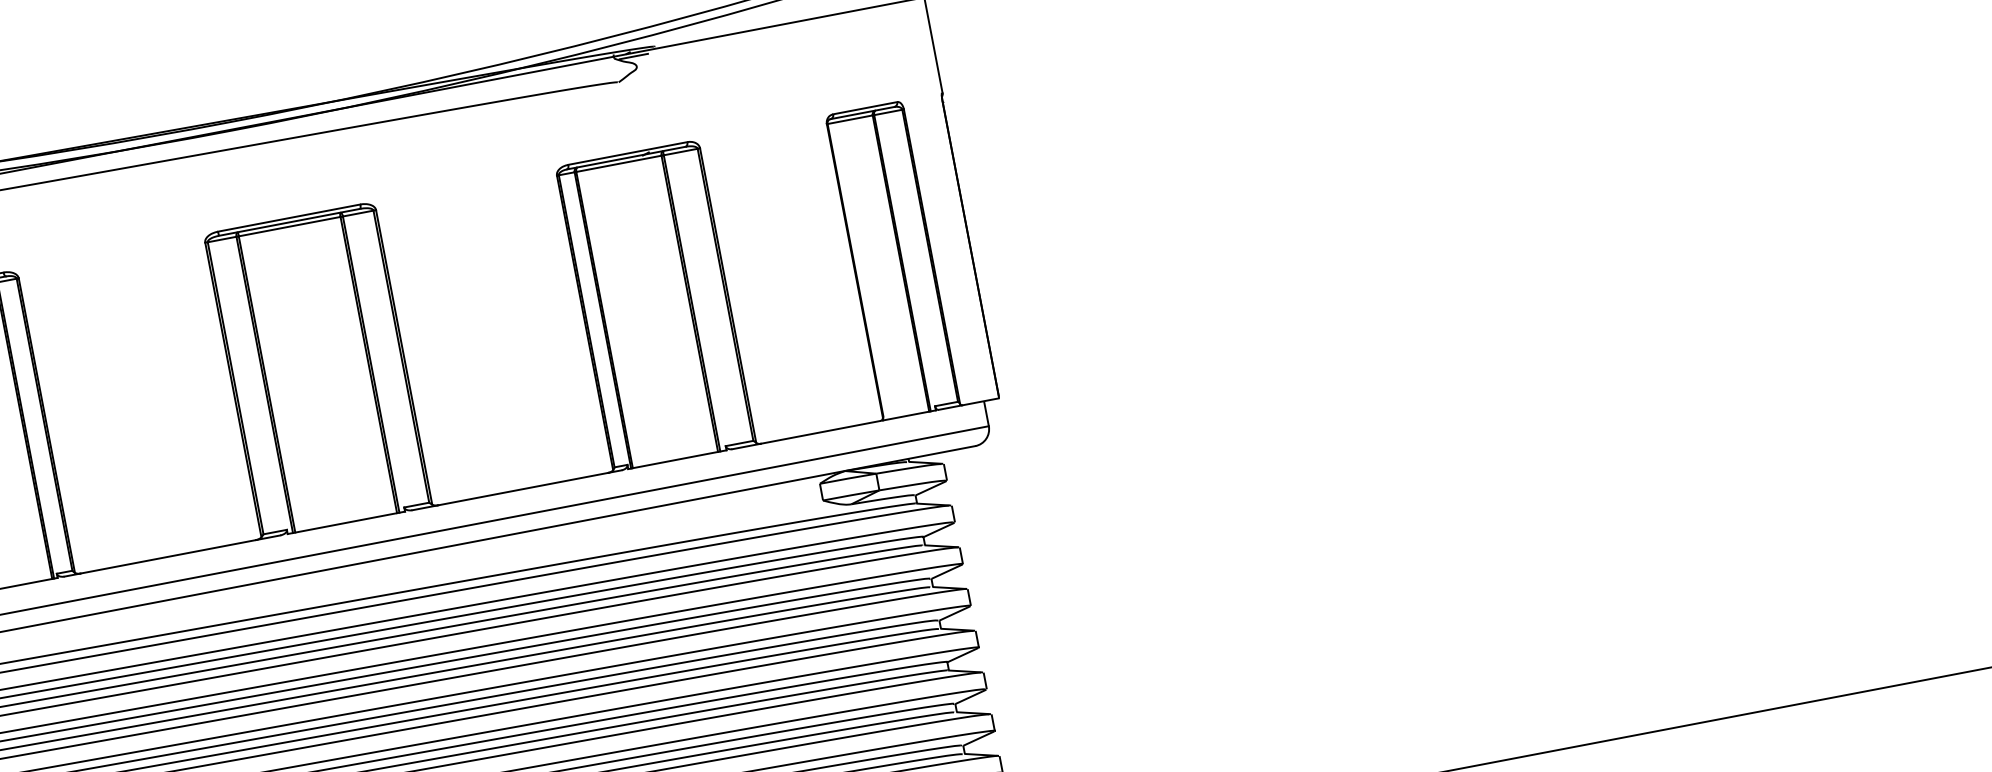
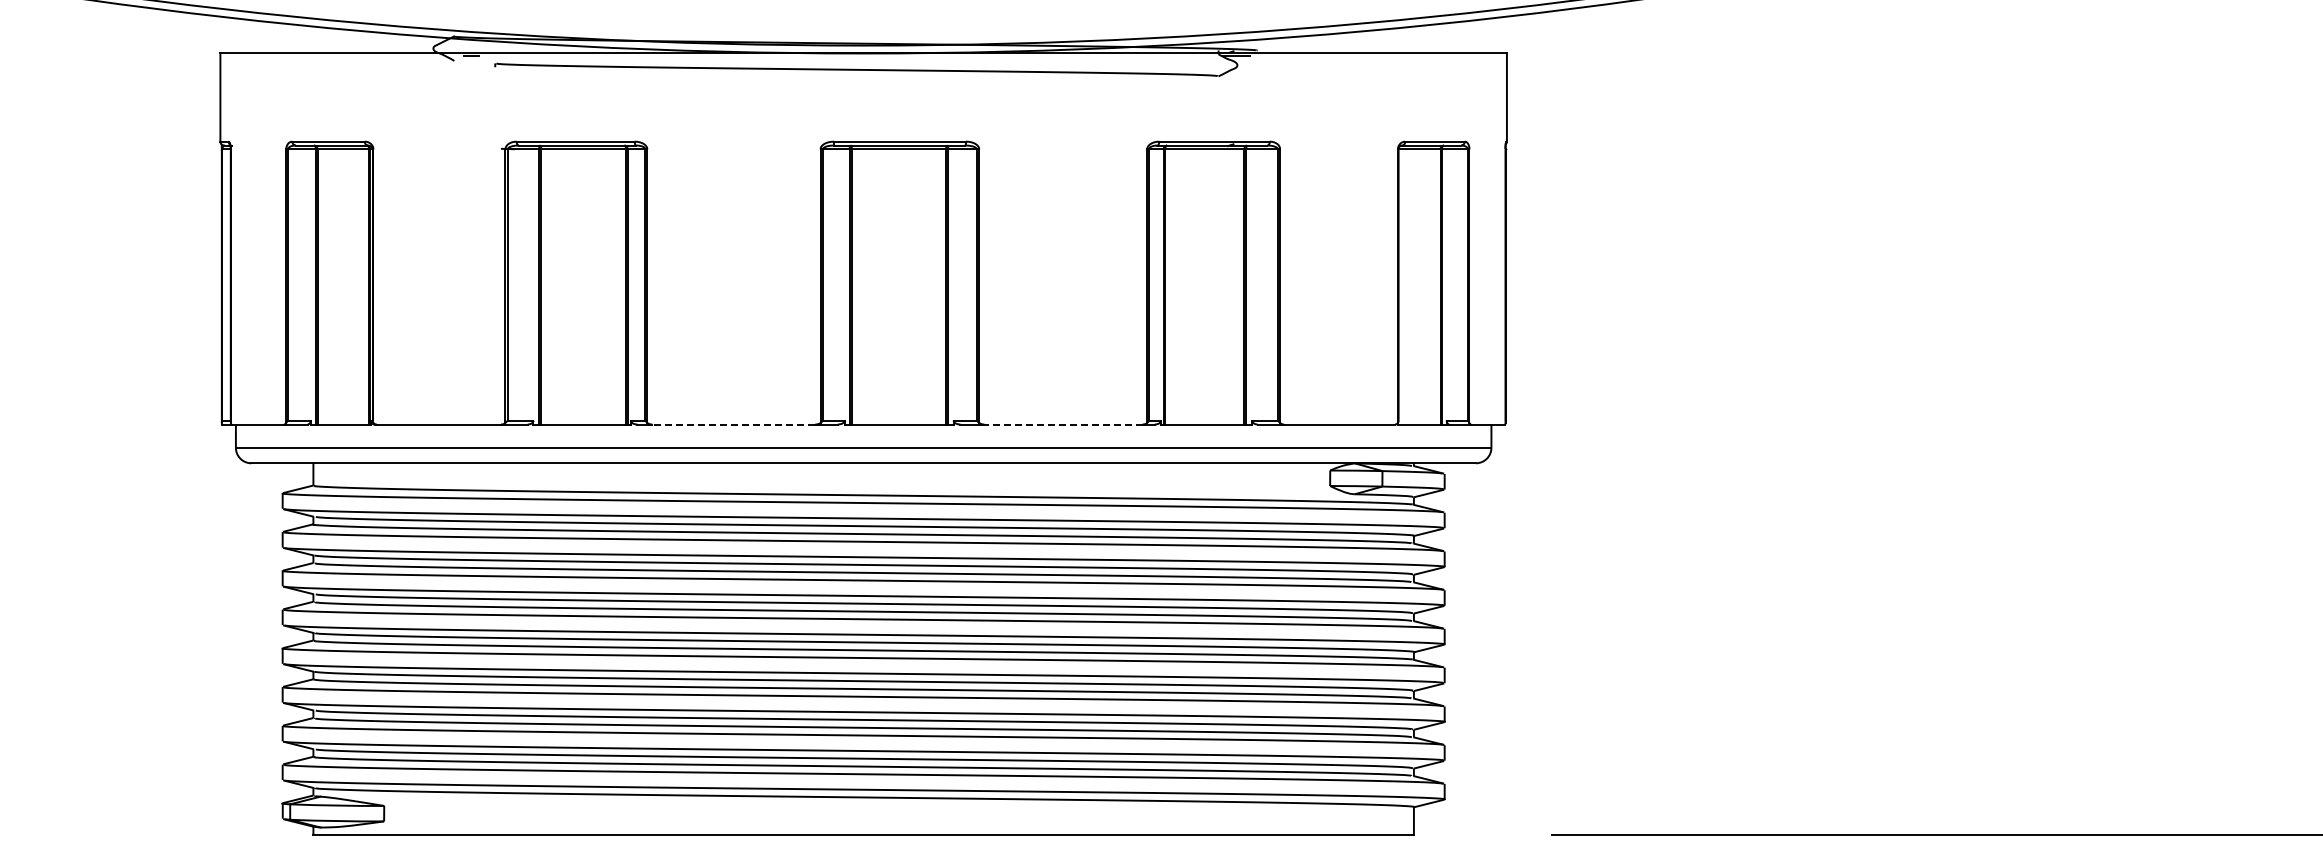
line: (522, 489) -> (1062, 424), solid -> dashed
line: (168, 556) -> (733, 424), solid -> dashed

